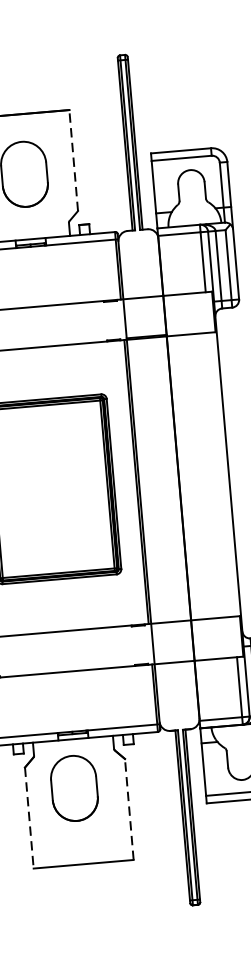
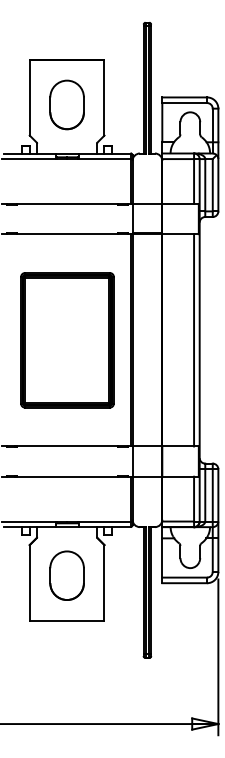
line: (73, 160) -> (104, 97), dashed -> solid
line: (221, 474) -> (194, 340), added
part: (73, 788) -> (66, 575), moved
line: (129, 809) -> (104, 582), dashed -> solid
line: (28, 817) -> (29, 582), dashed -> solid

